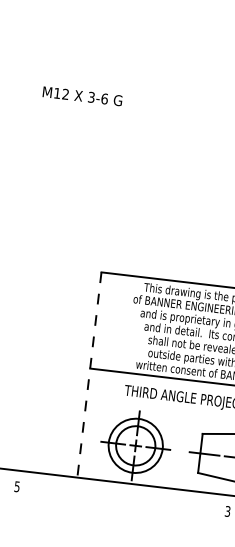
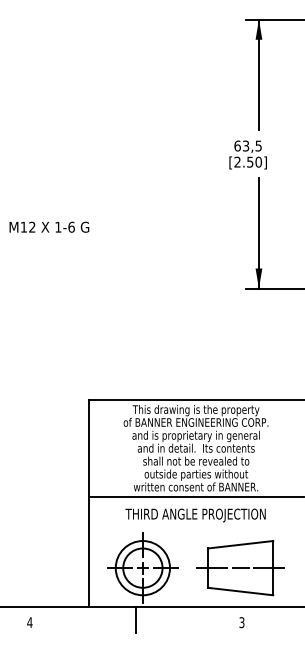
text: (91, 96) -> (58, 226), 3-6 -> 1-6
line: (89, 375) -> (88, 503), dashed -> solid
text: (16, 486) -> (29, 622), 5 -> 4
line: (122, 495) -> (135, 619), added

